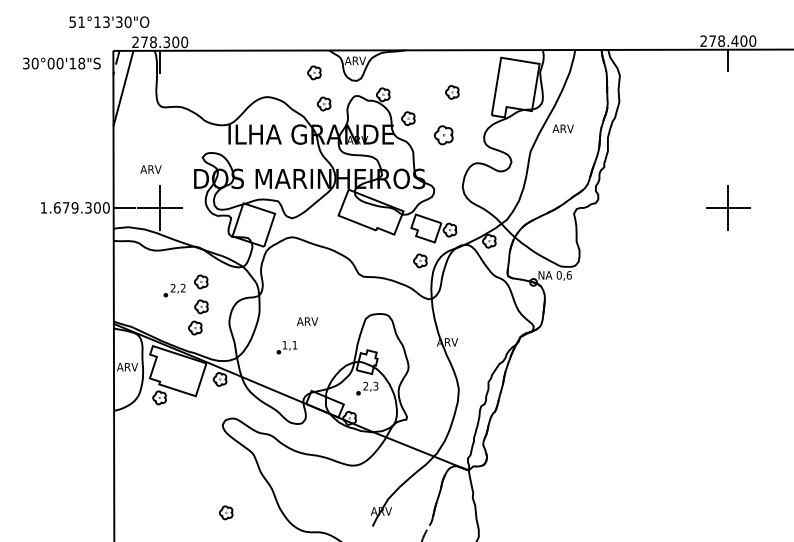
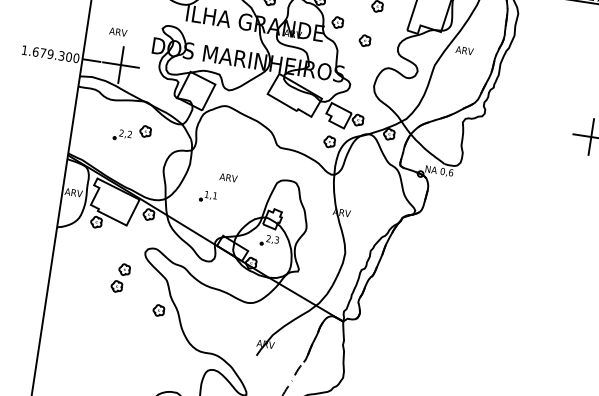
part: (443, 134) -> (364, 40), size x0.71
part: (198, 317) -> (120, 278), moved
part: (226, 512) -> (159, 310), moved

